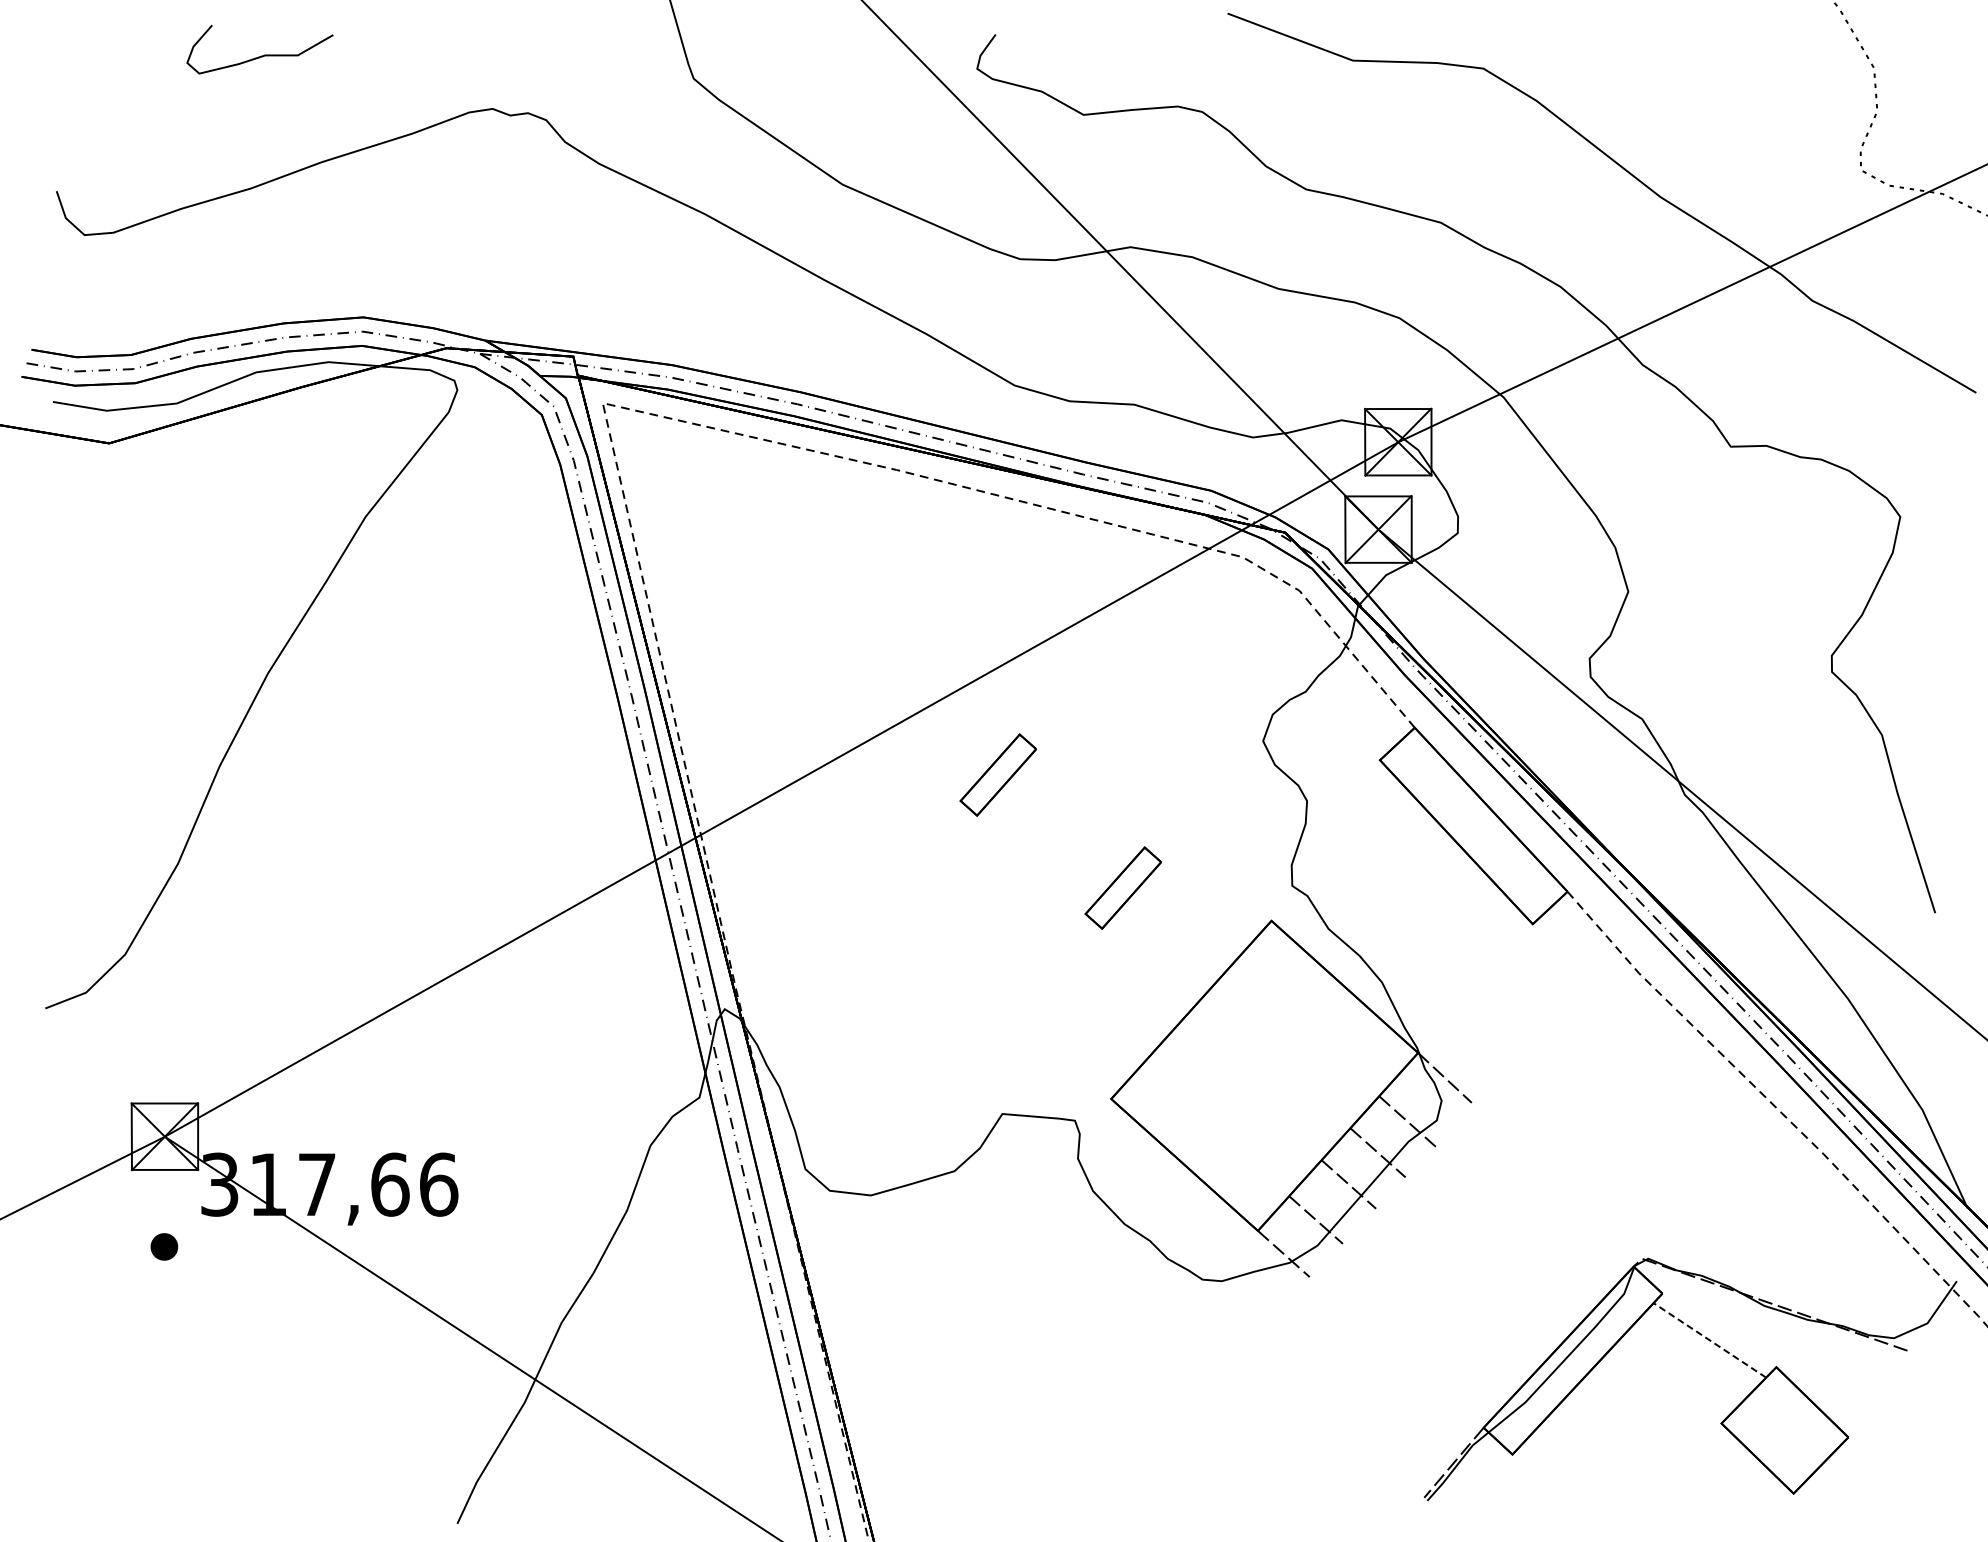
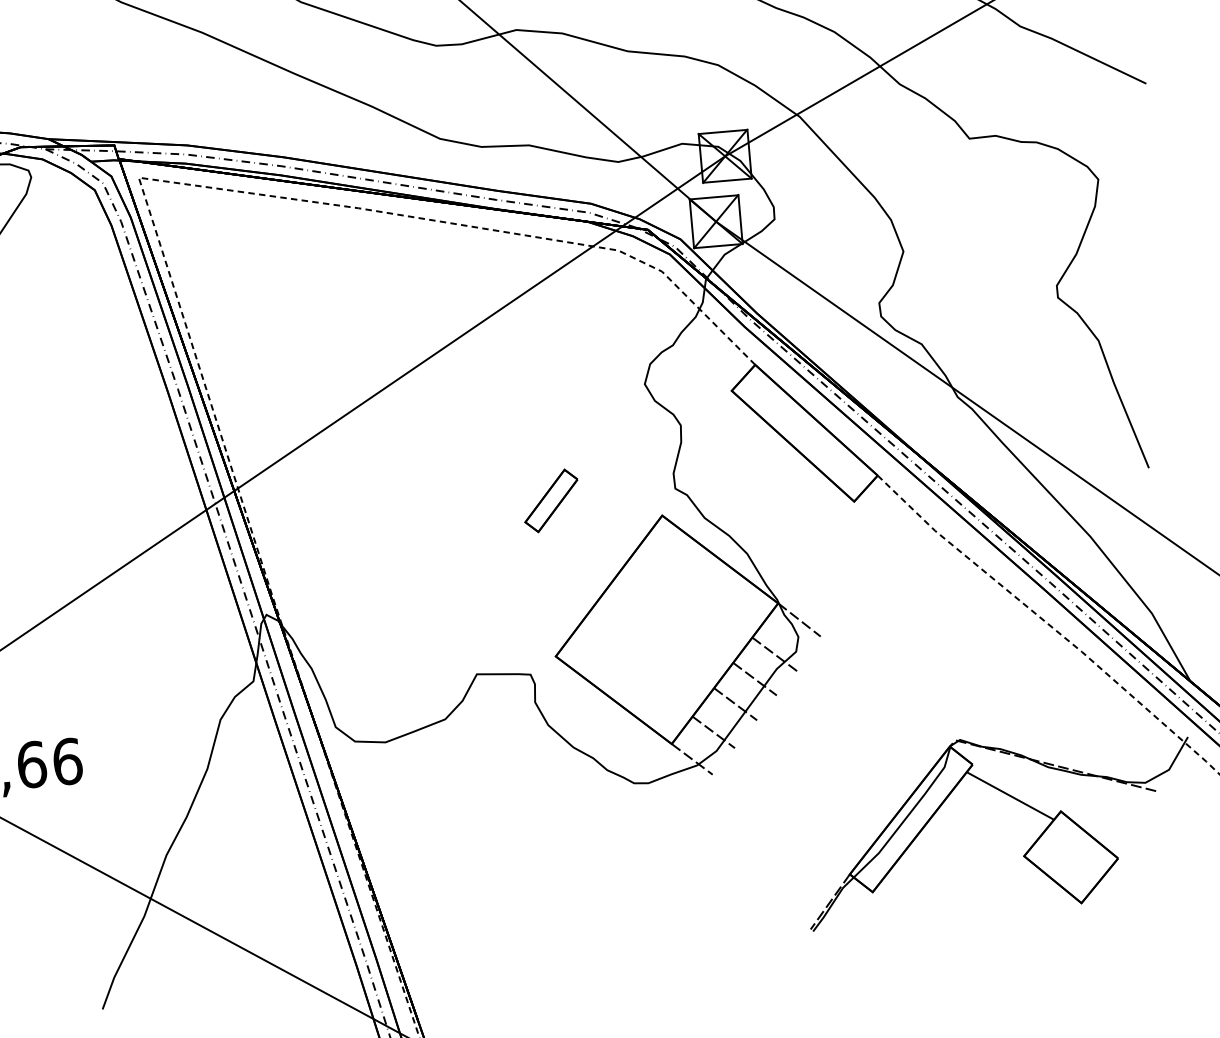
part: (997, 774) -> (451, 425), removed
line: (1709, 1340) -> (1010, 796), dashed -> solid

